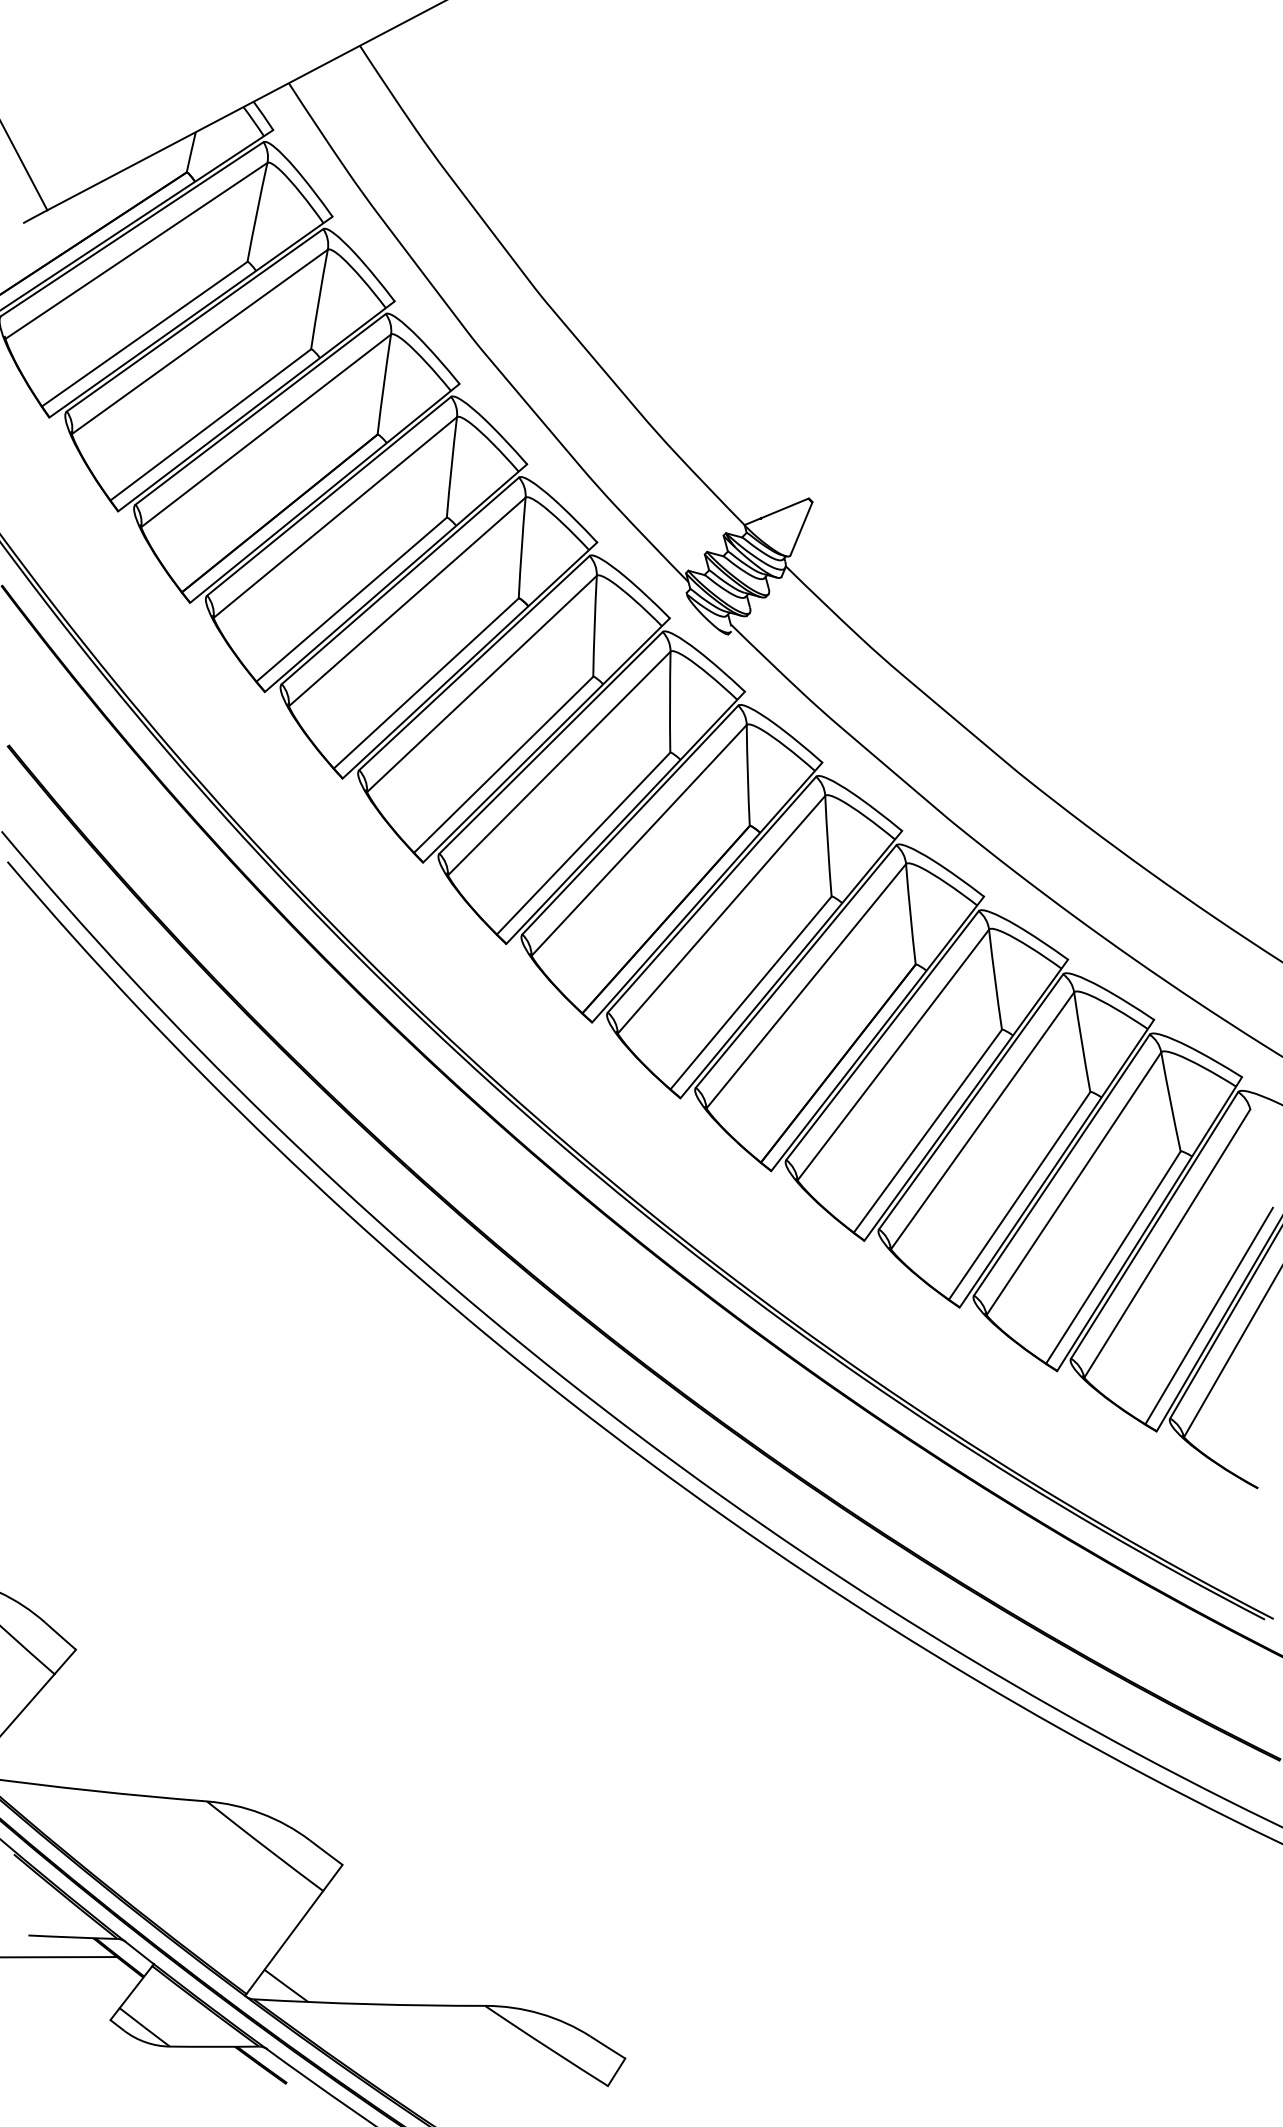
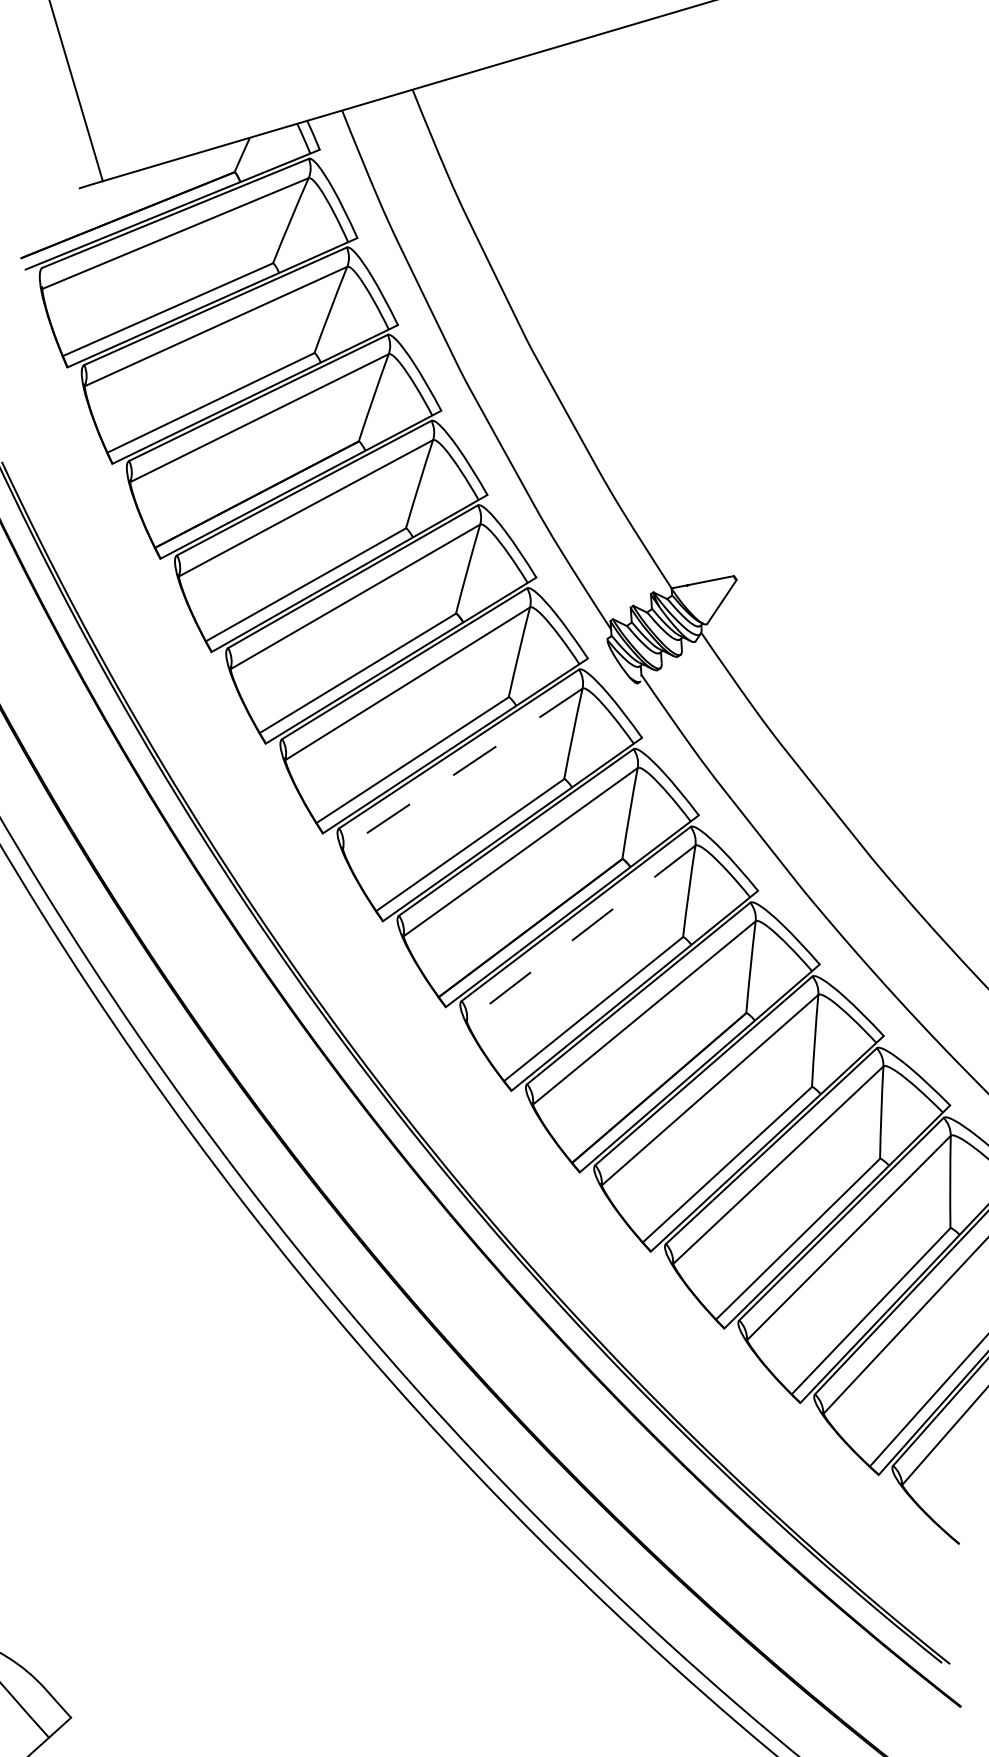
line: (559, 763) -> (462, 769), solid -> dashed
line: (721, 914) -> (581, 933), solid -> dashed

